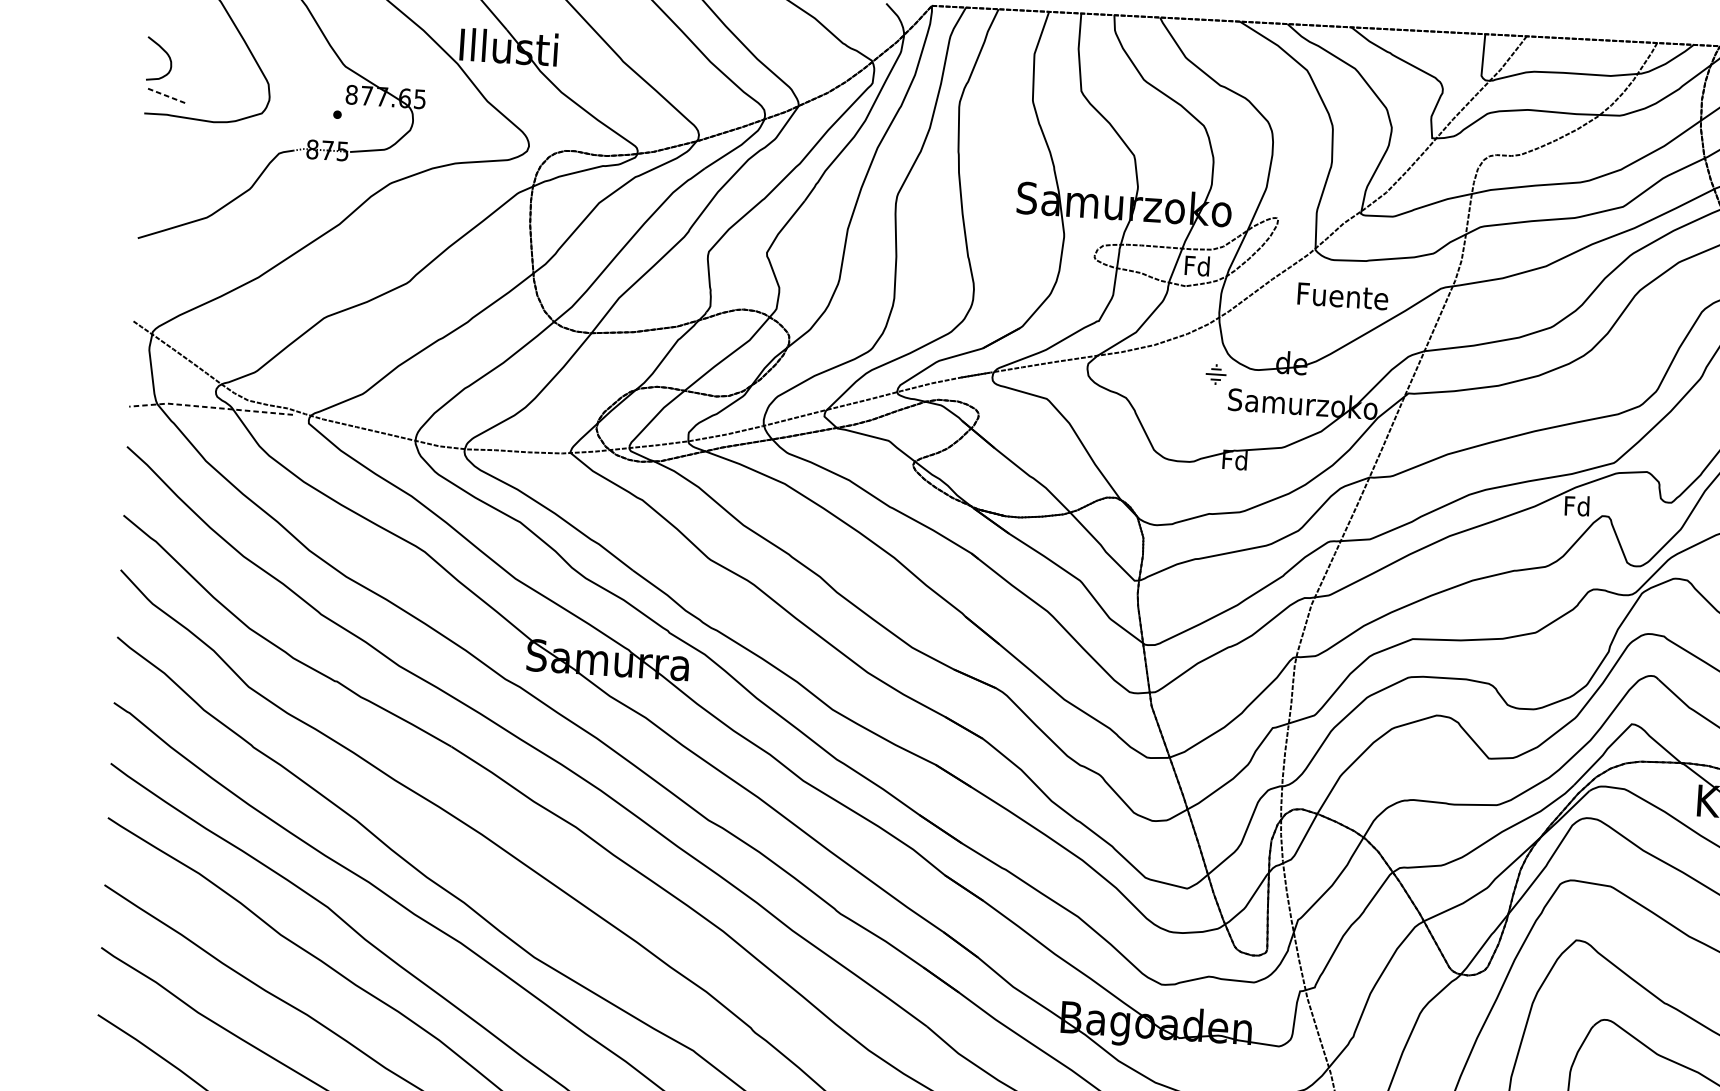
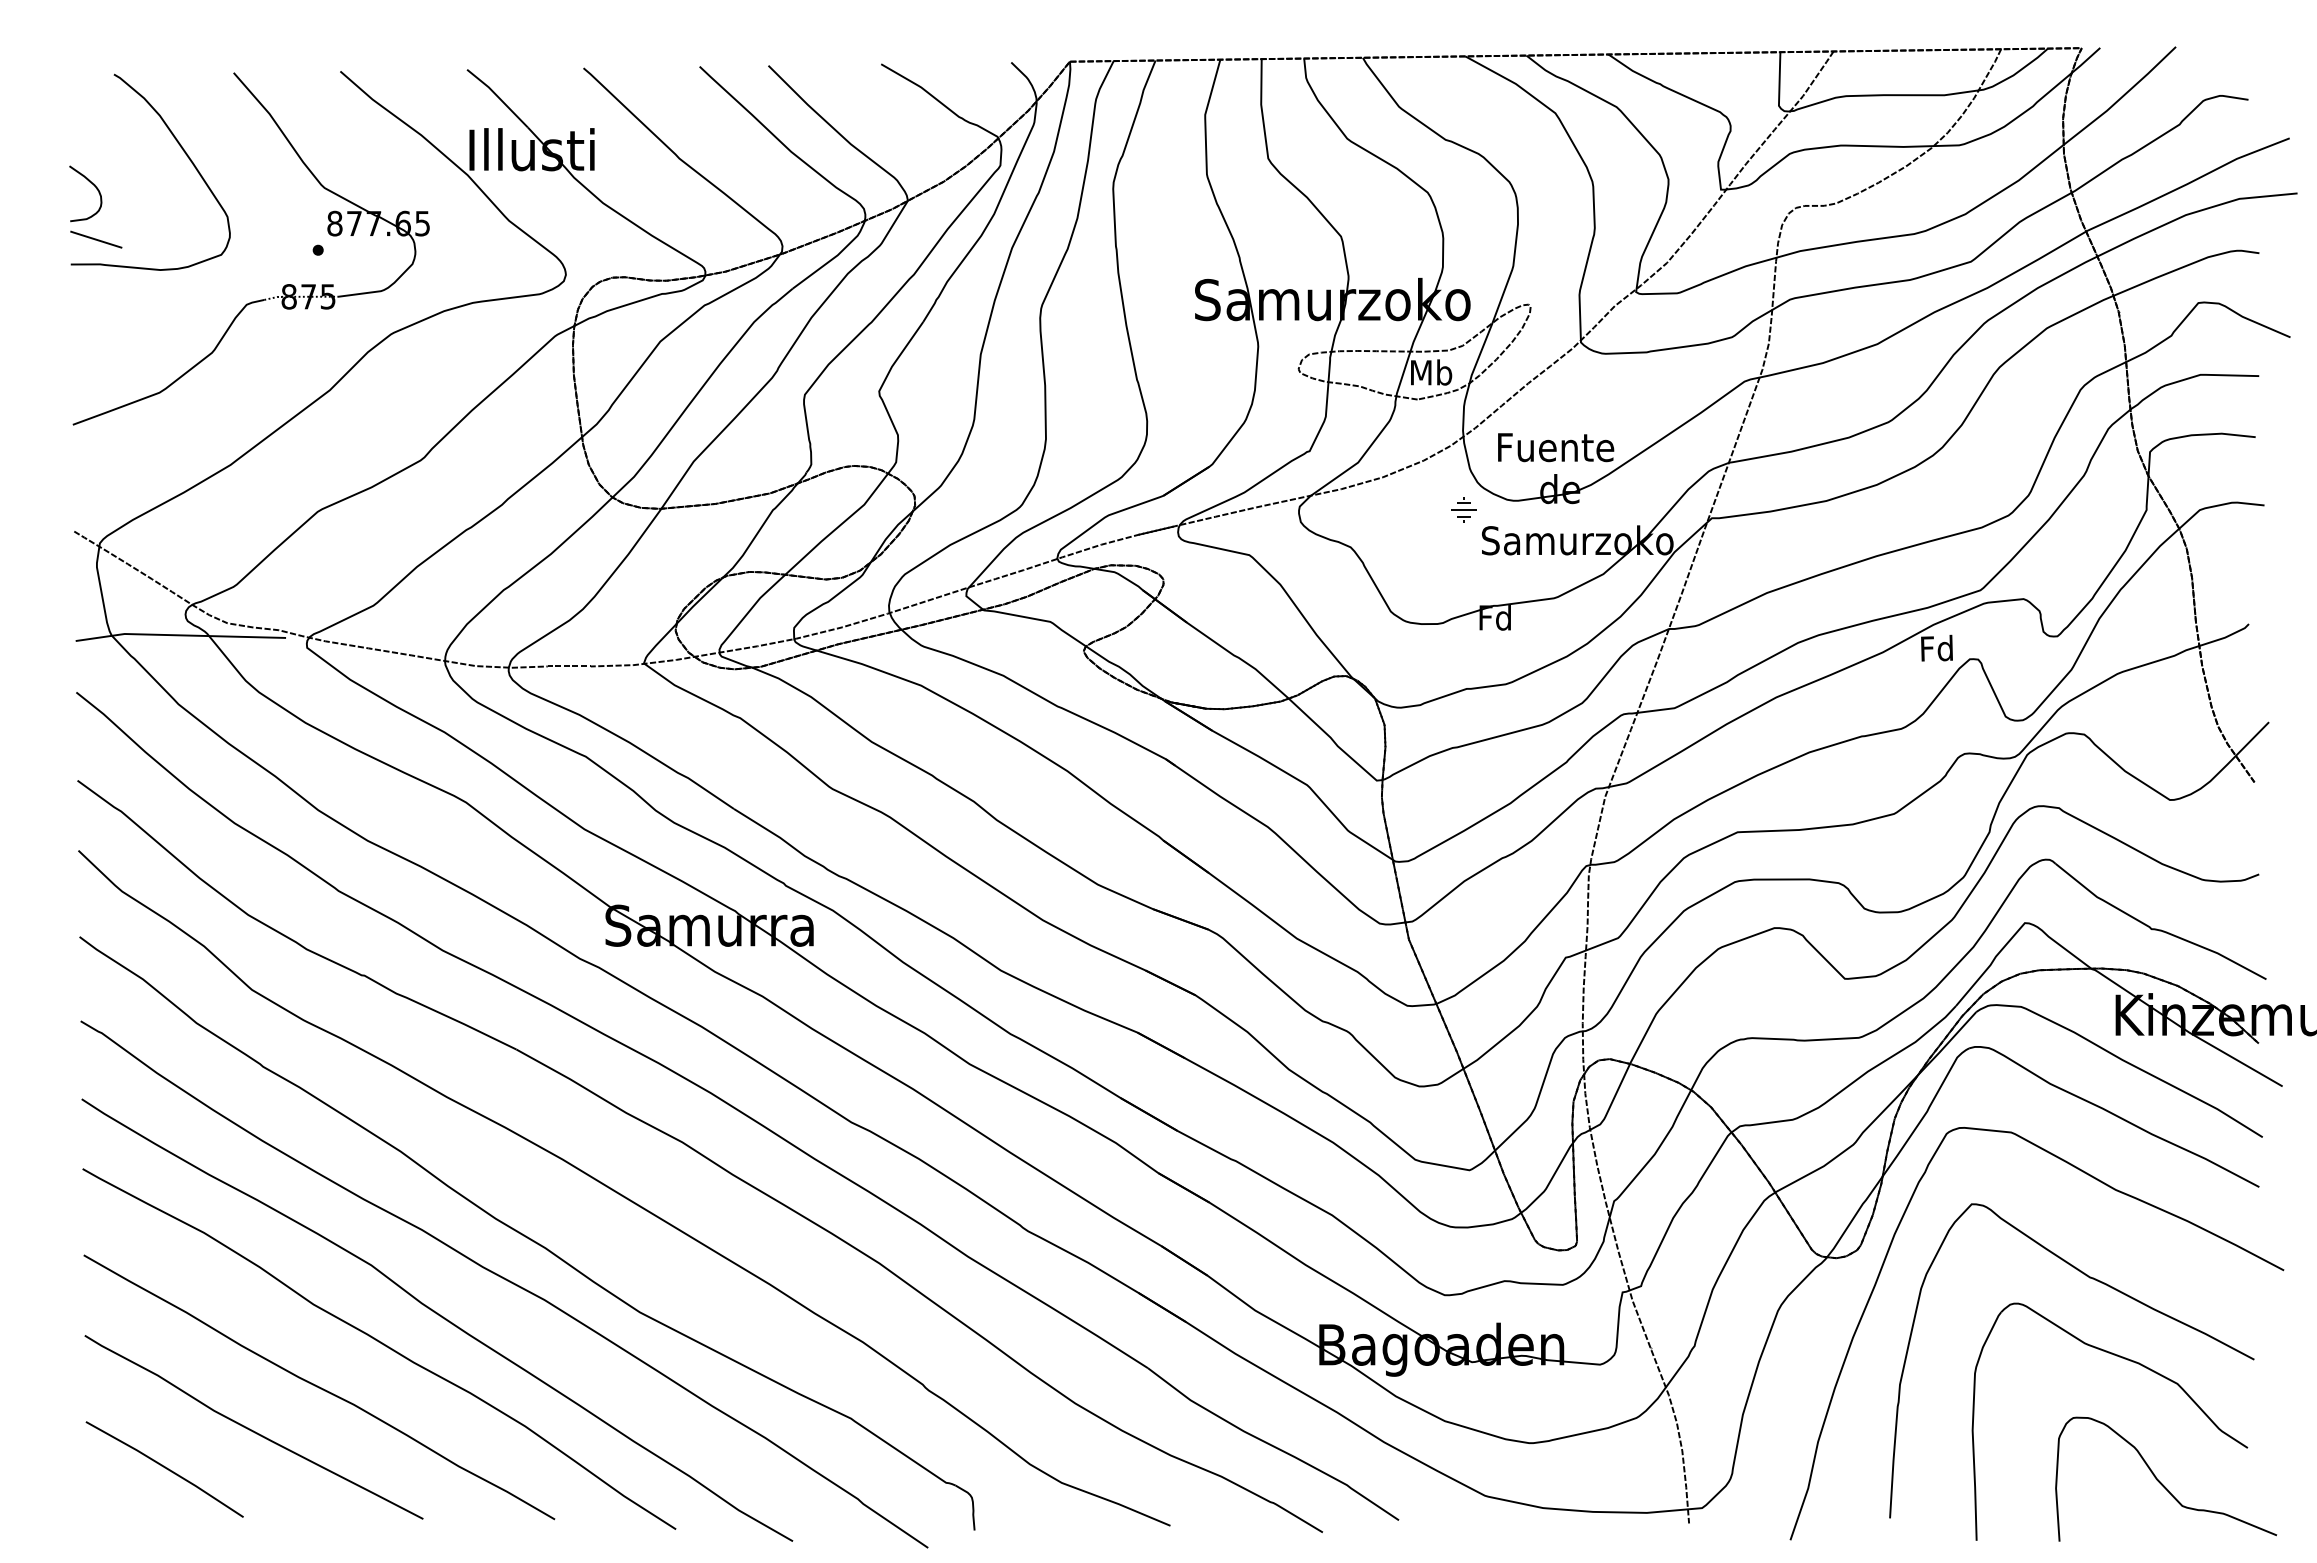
line: (163, 95) -> (94, 239), dashed -> solid
text: (1197, 265) -> (1431, 372), Fd -> Mb
text: (1343, 296) -> (1556, 447), moved
line: (210, 407) -> (179, 635), dashed -> solid

